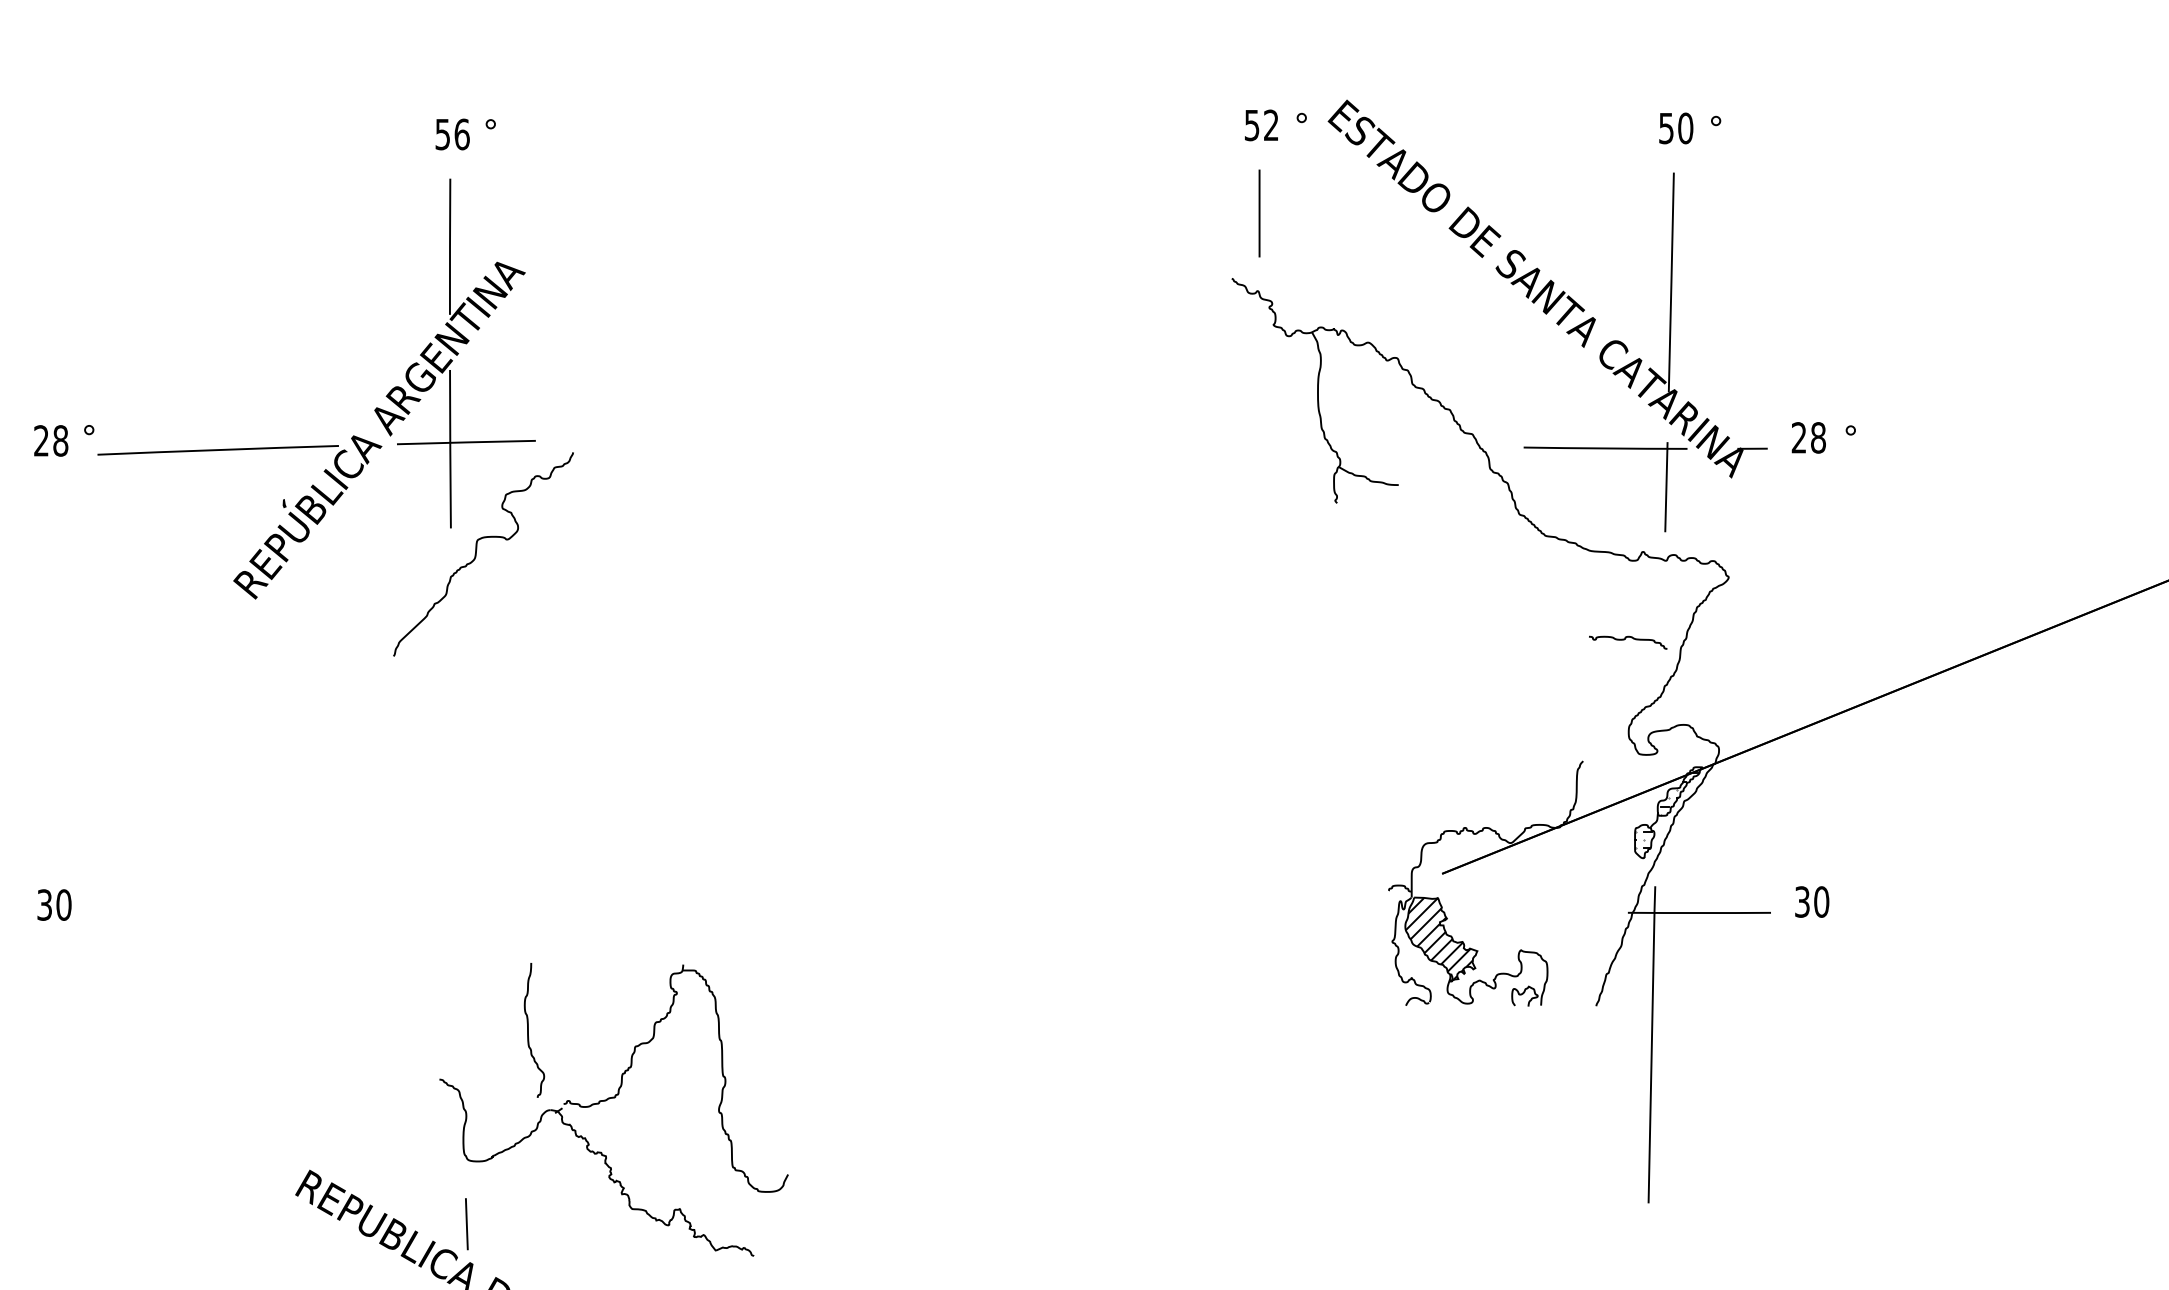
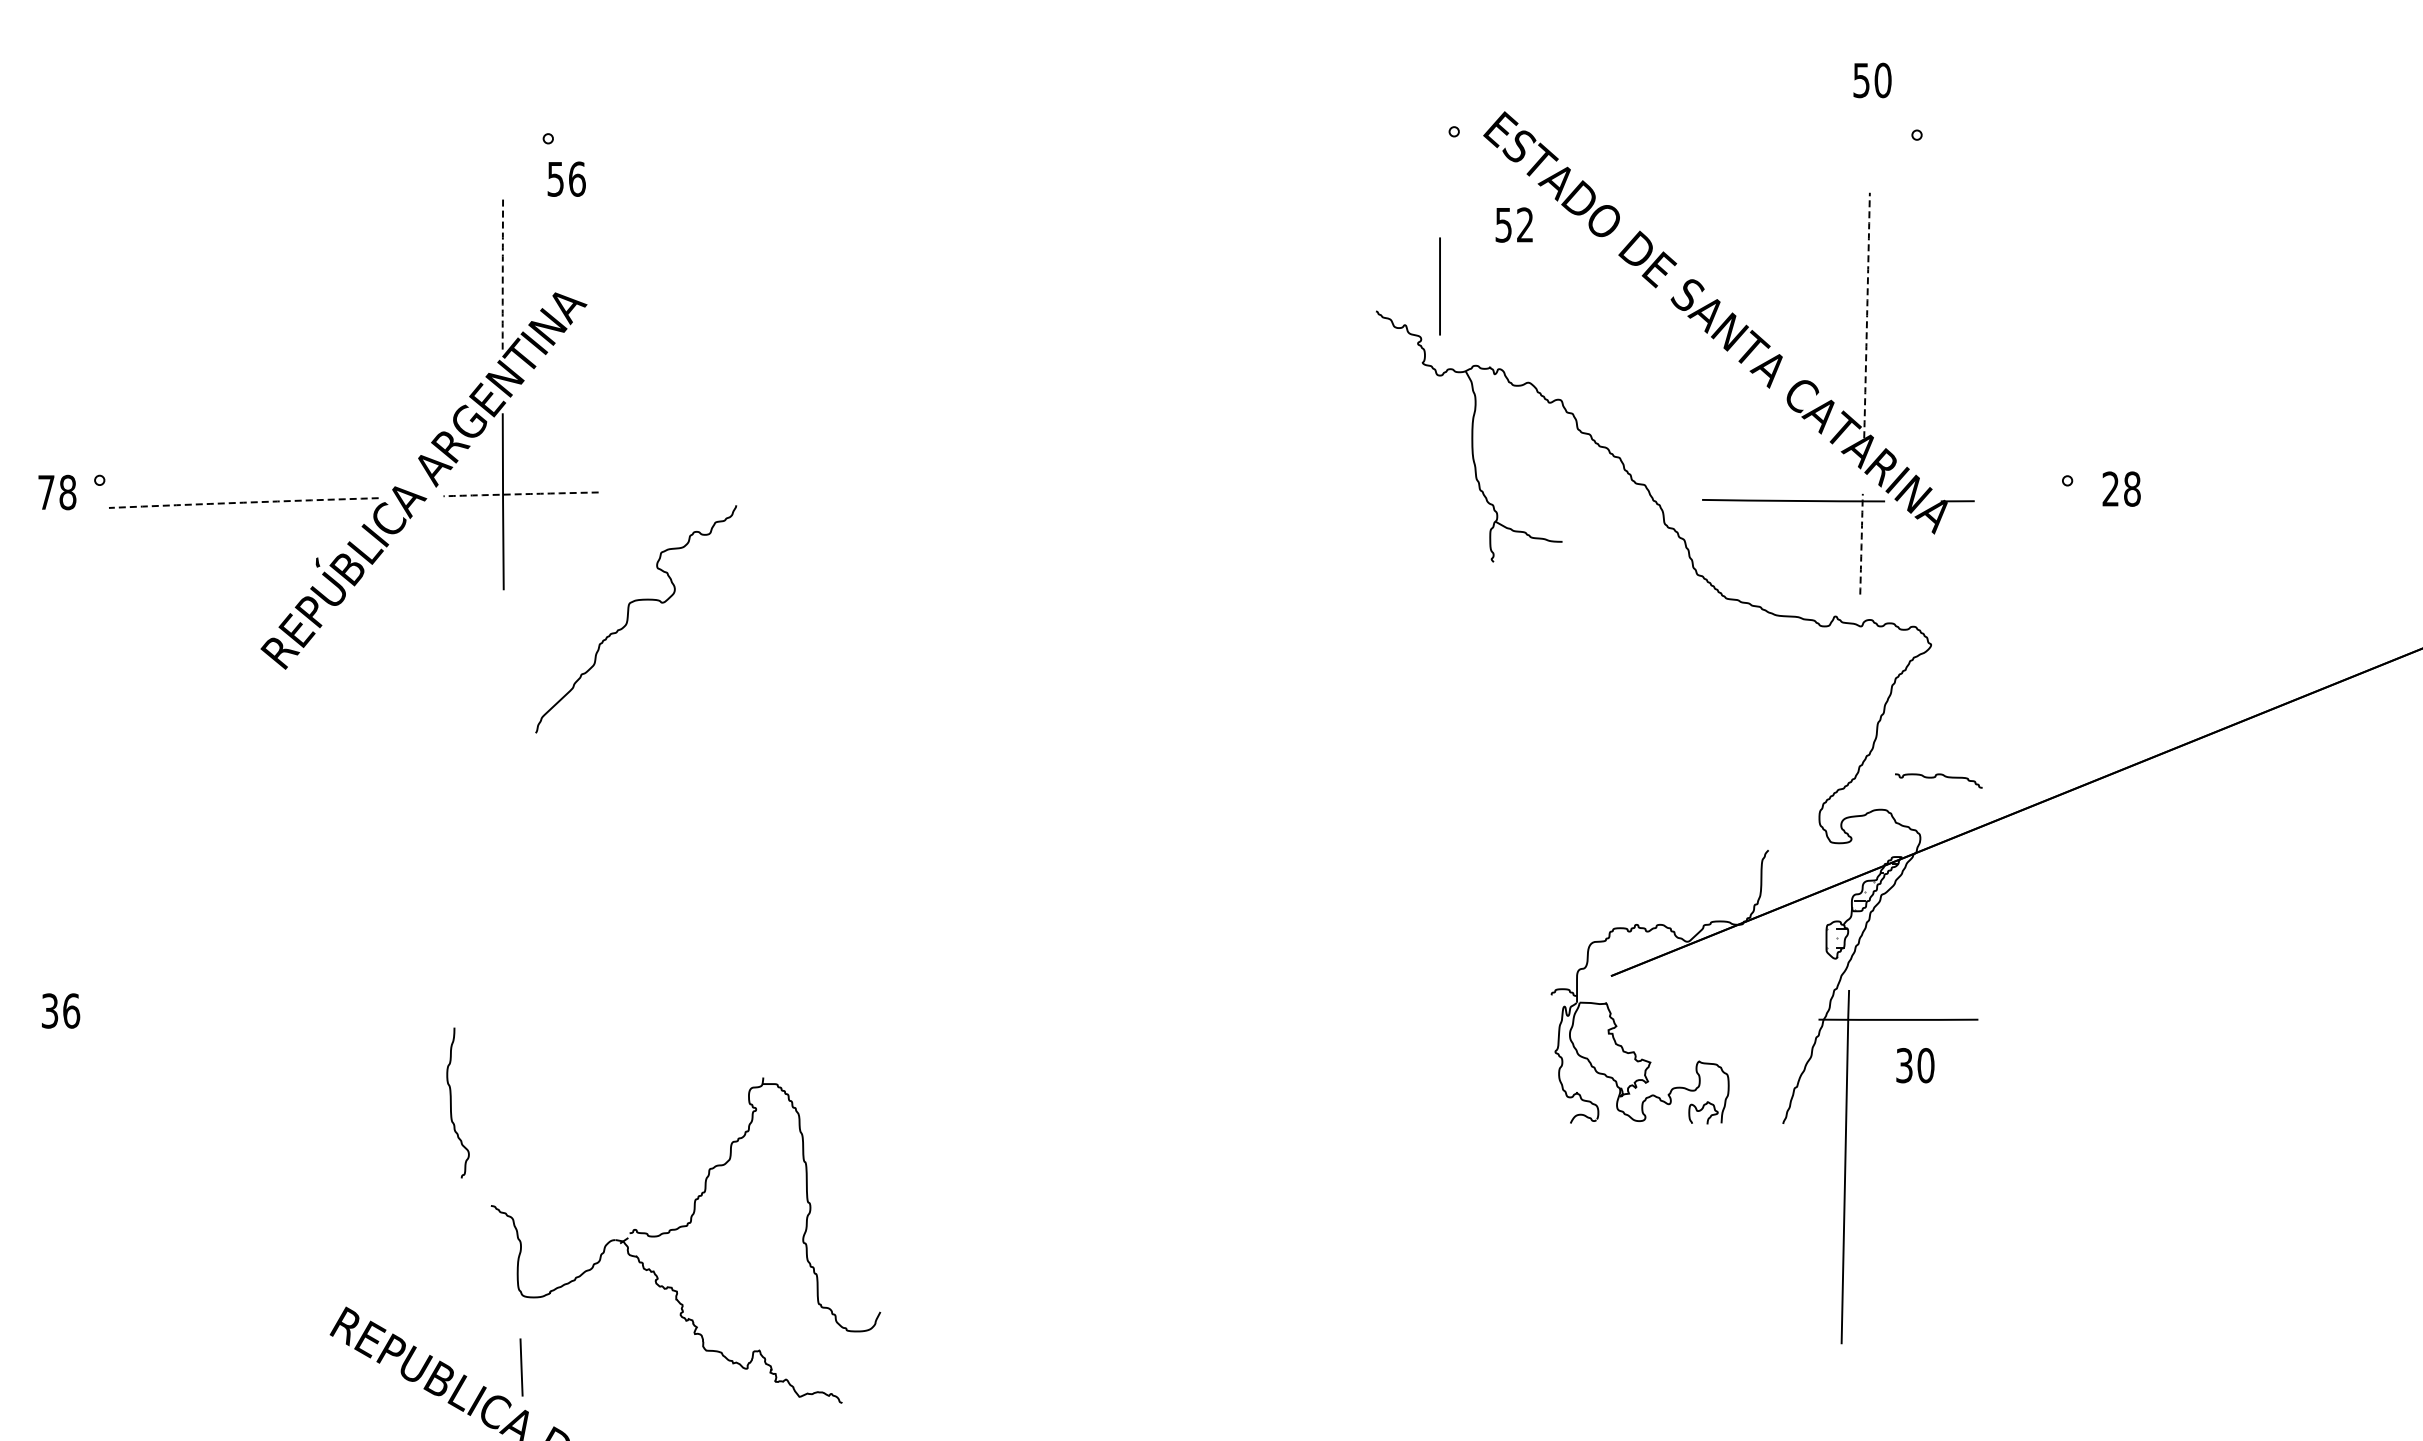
text: (1260, 124) -> (1513, 224), moved
text: (1676, 128) -> (1872, 80), moved
text: (452, 133) -> (566, 178), moved
line: (1259, 213) -> (1439, 286), moved
line: (449, 246) -> (502, 275), solid -> dashed
arc: (1671, 282) -> (1867, 315), solid -> dashed
text: (1808, 437) -> (2121, 488), moved
text: (41, 439) -> (46, 491), 28 -> 78
line: (466, 442) -> (521, 494), solid -> dashed
line: (217, 449) -> (243, 502), solid -> dashed
arc: (1666, 487) -> (1861, 544), solid -> dashed
curve: (476, 554) -> (628, 619), moved
curve: (1625, 639) -> (1935, 777), moved
text: (1812, 901) -> (1915, 1065), moved
text: (63, 904) -> (71, 1010), 30 -> 36
hatch: (1438, 938) -> (1607, 1048), removed
curve: (528, 1029) -> (451, 1102), moved

